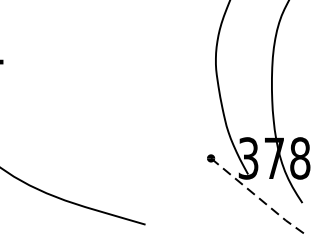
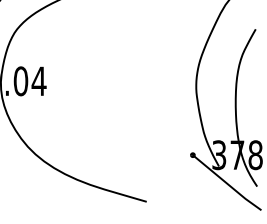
line: (260, 198) -> (227, 183), dashed -> solid

